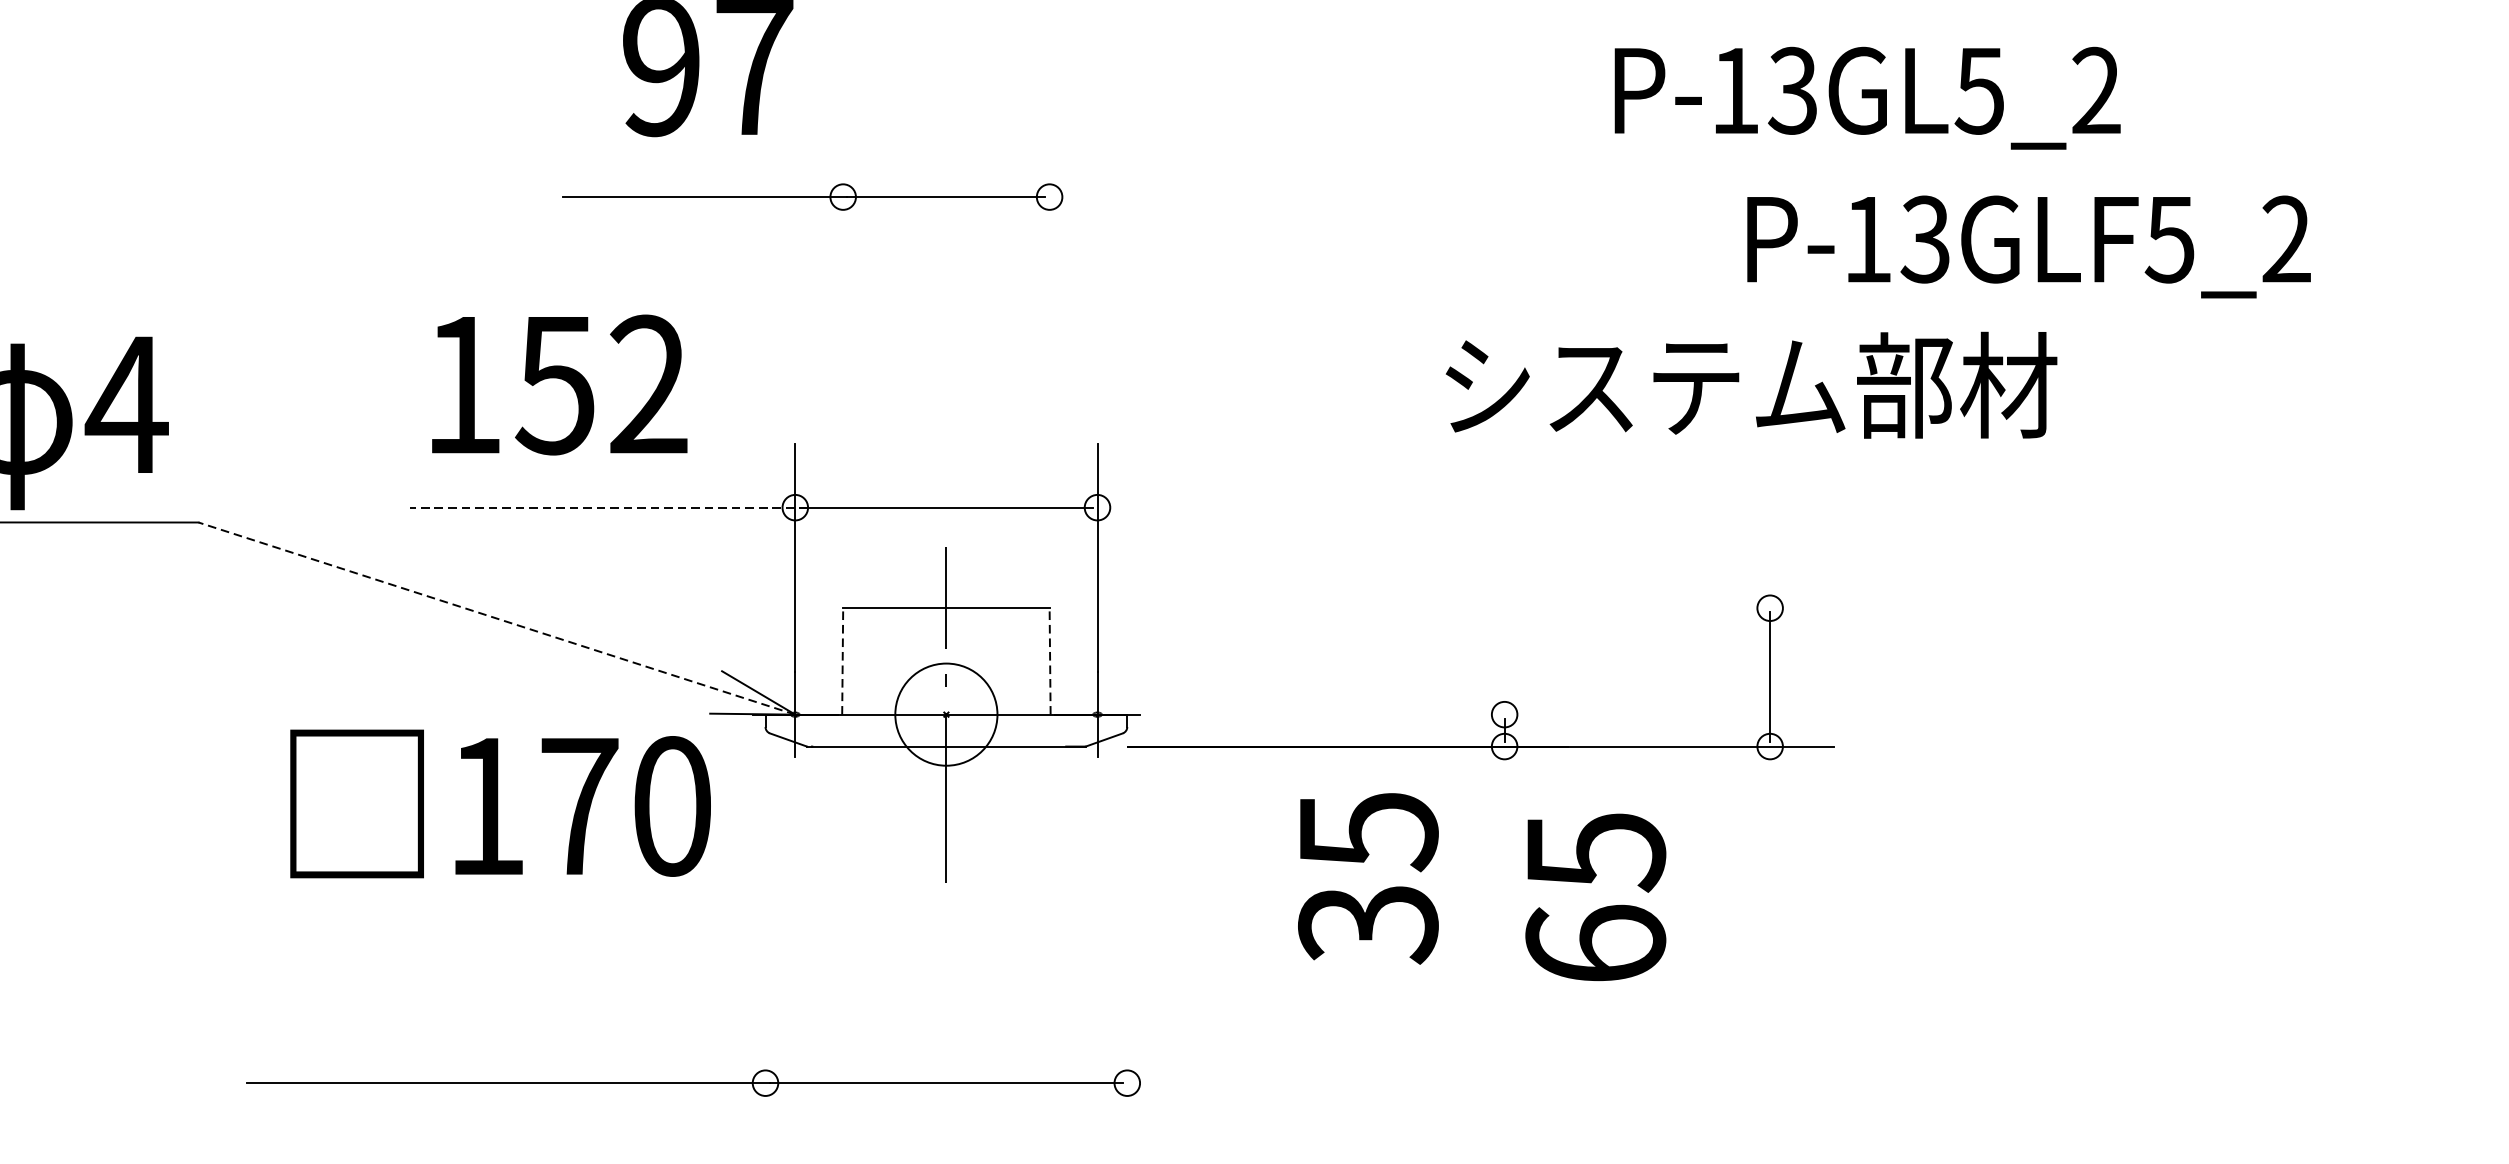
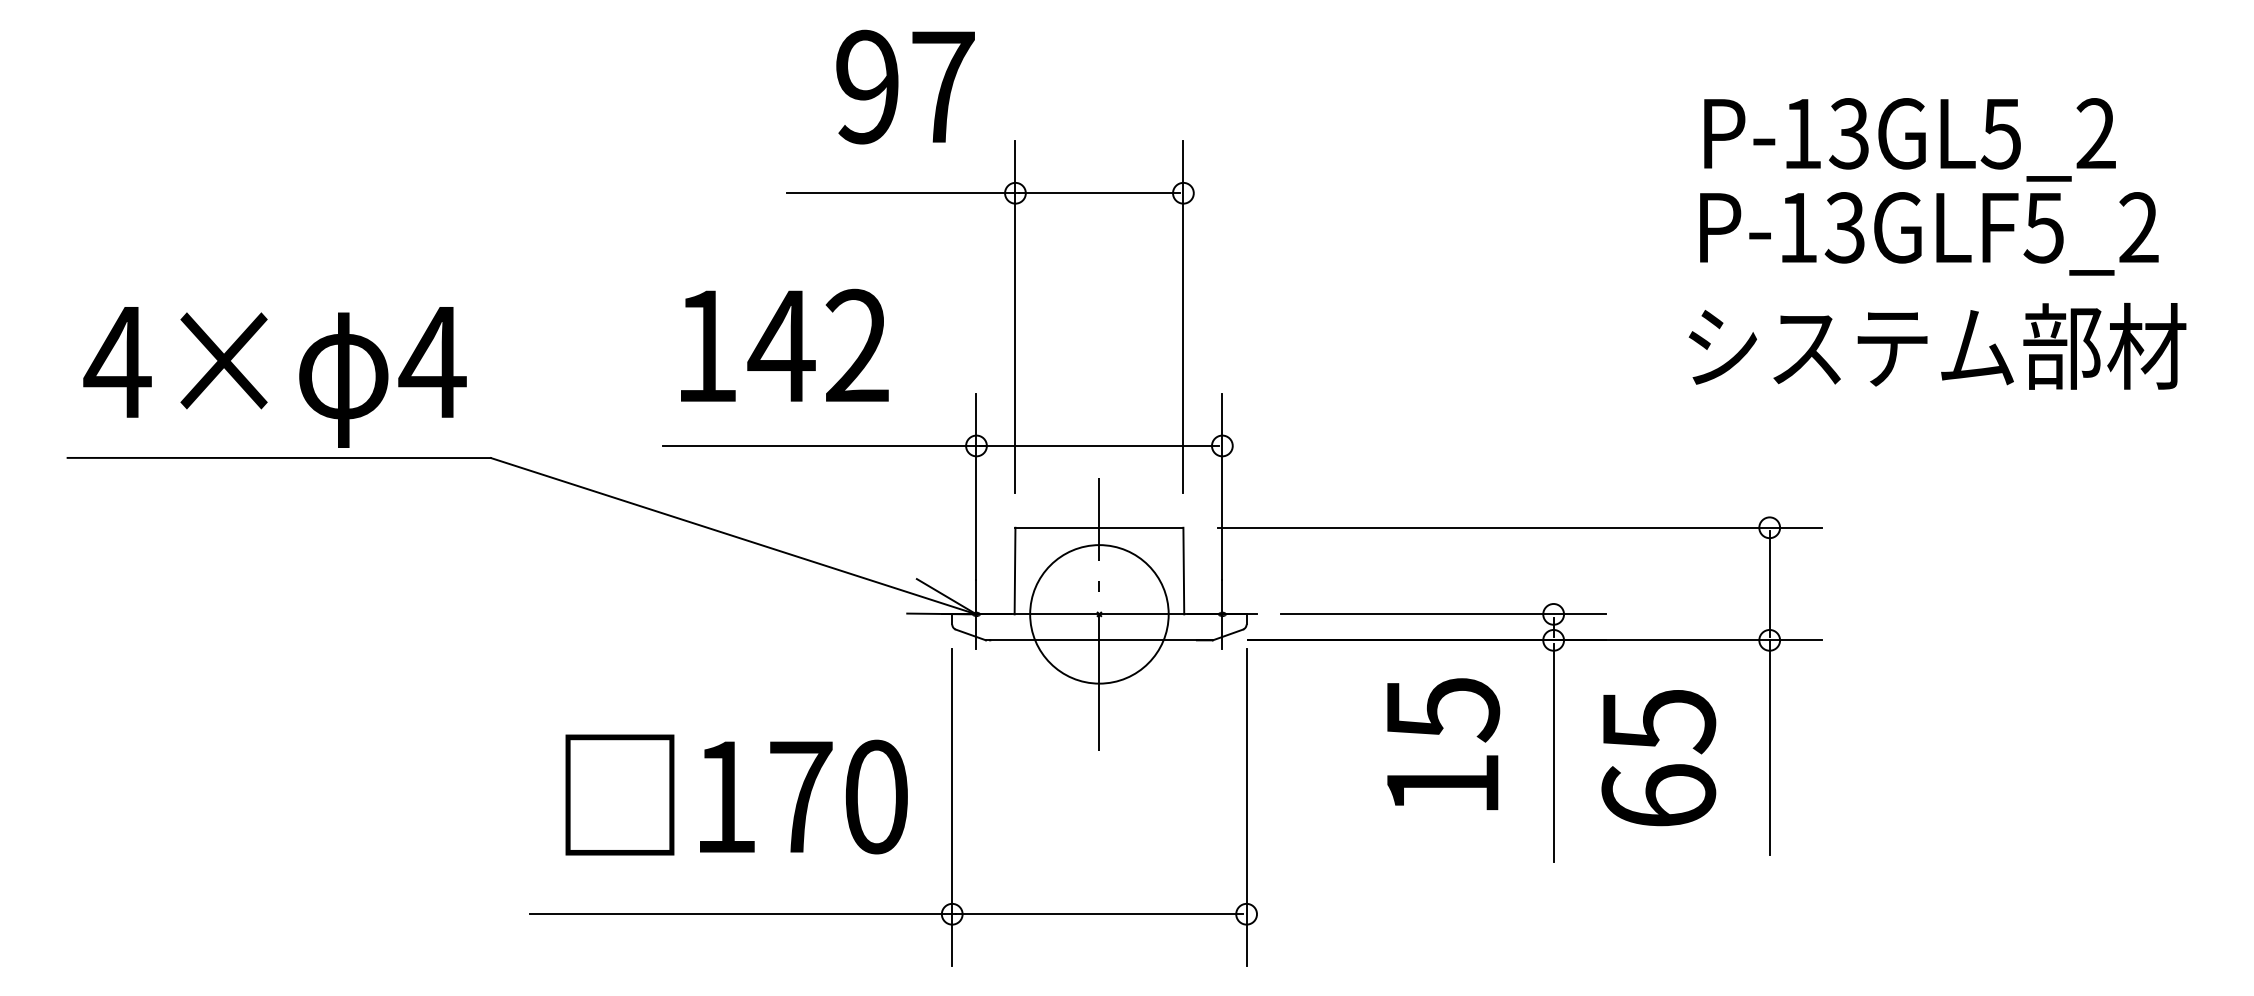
text: (1867, 97) -> (1909, 139), moved
text: (2029, 246) -> (1929, 233), moved
line: (843, 349) -> (1015, 317), added
line: (1049, 349) -> (1183, 317), added
text: (555, 385) -> (781, 346), 152 -> 142
text: (1751, 385) -> (1937, 346), moved
line: (609, 507) -> (825, 445), dashed -> solid
line: (1462, 607) -> (1519, 527), added
line: (496, 618) -> (733, 536), dashed -> solid
line: (843, 660) -> (1015, 570), dashed -> solid
line: (1049, 660) -> (1183, 570), dashed -> solid
circle: (946, 714) -> (1099, 614), size x1.67
line: (1369, 714) -> (1443, 614), added
text: (500, 803) -> (736, 794), moved
line: (1769, 878) -> (1769, 747), added
line: (1504, 884) -> (1553, 752), added
text: (1595, 897) -> (1658, 758), moved
text: (1368, 924) -> (1442, 785), 35 -> 15
line: (765, 952) -> (952, 807), added
line: (1127, 952) -> (1246, 807), added

